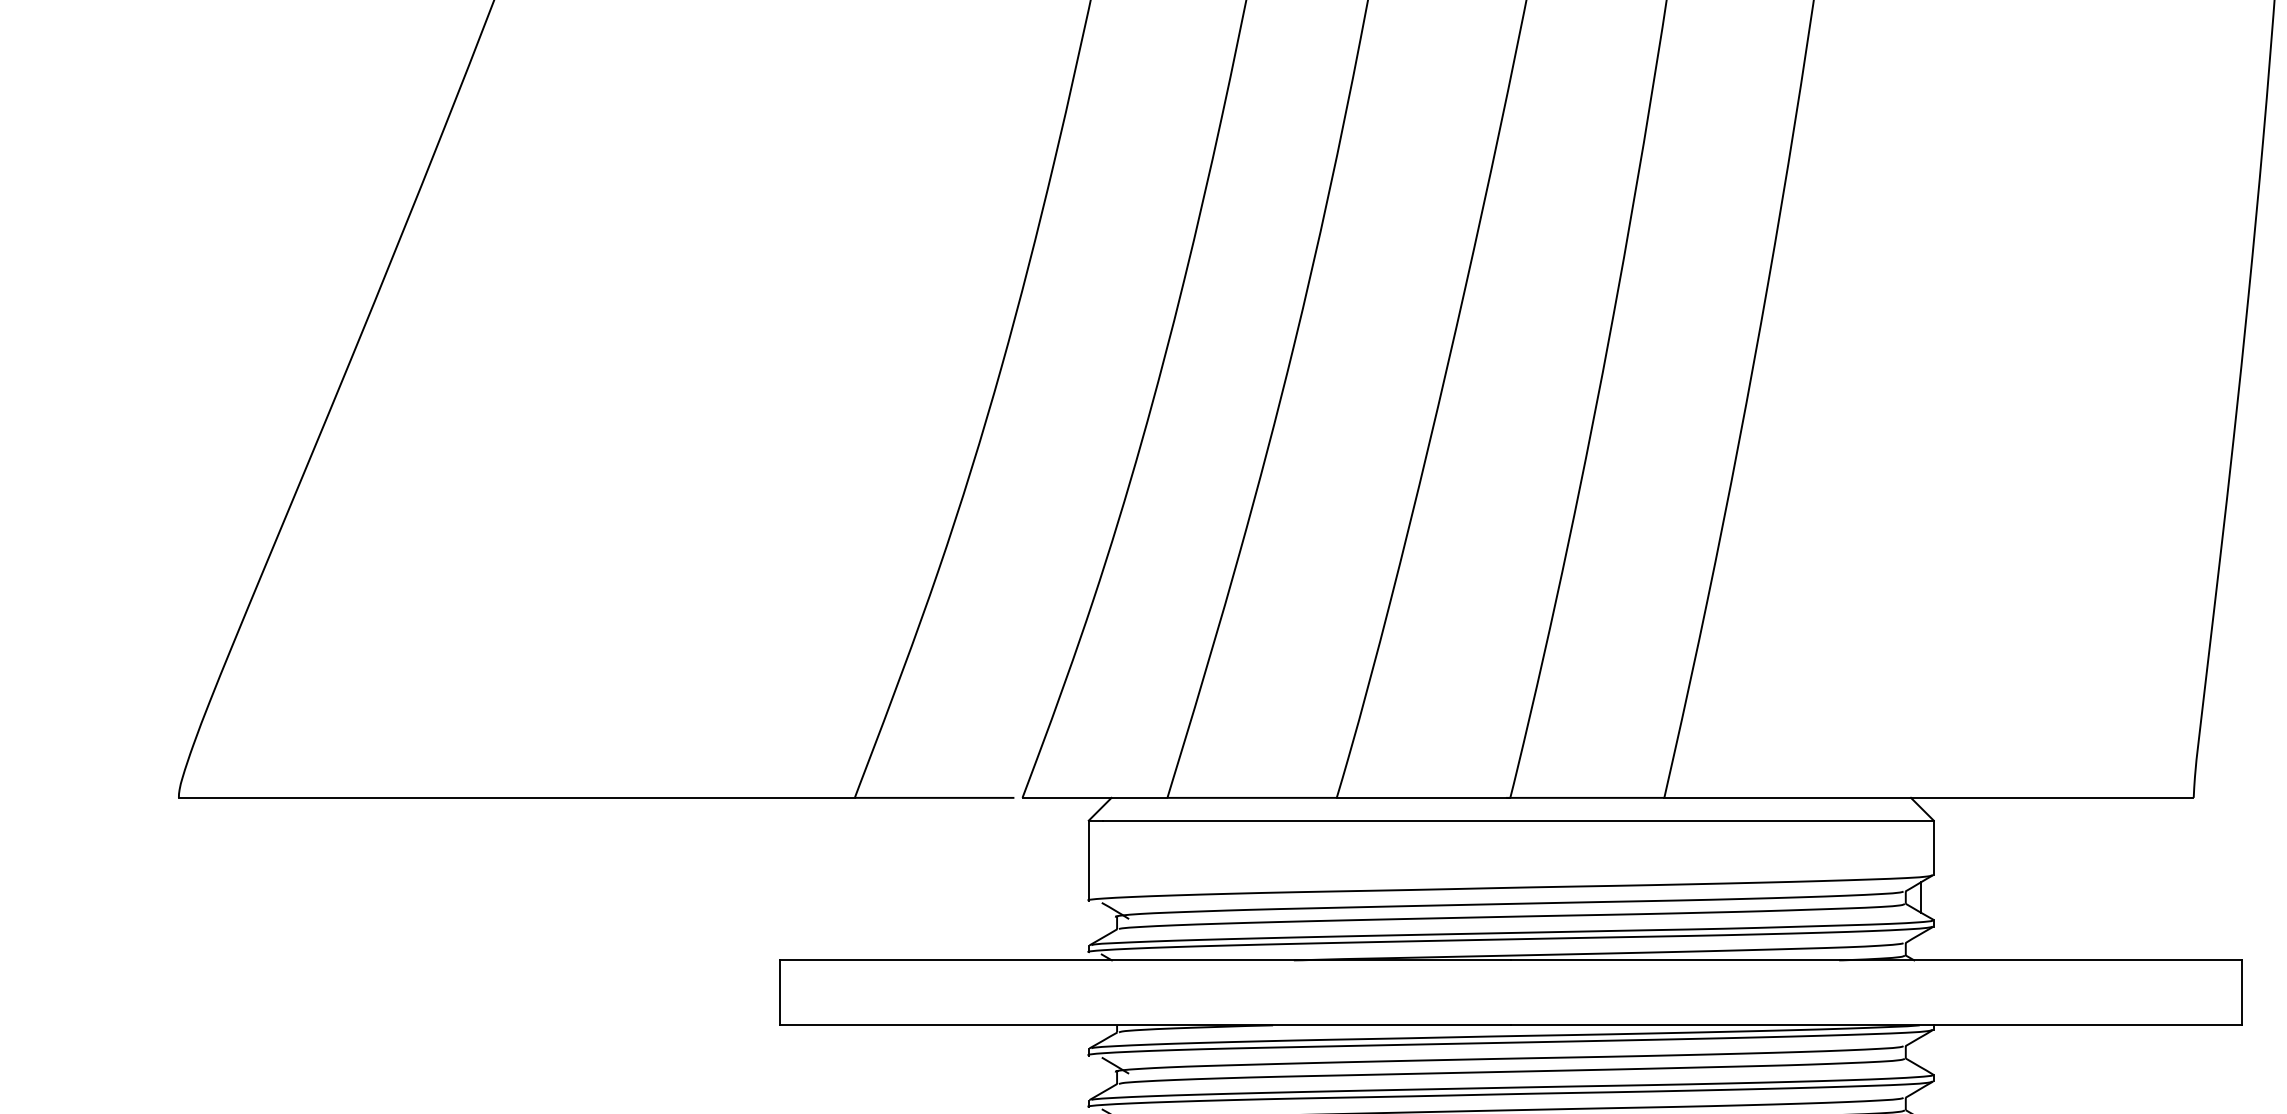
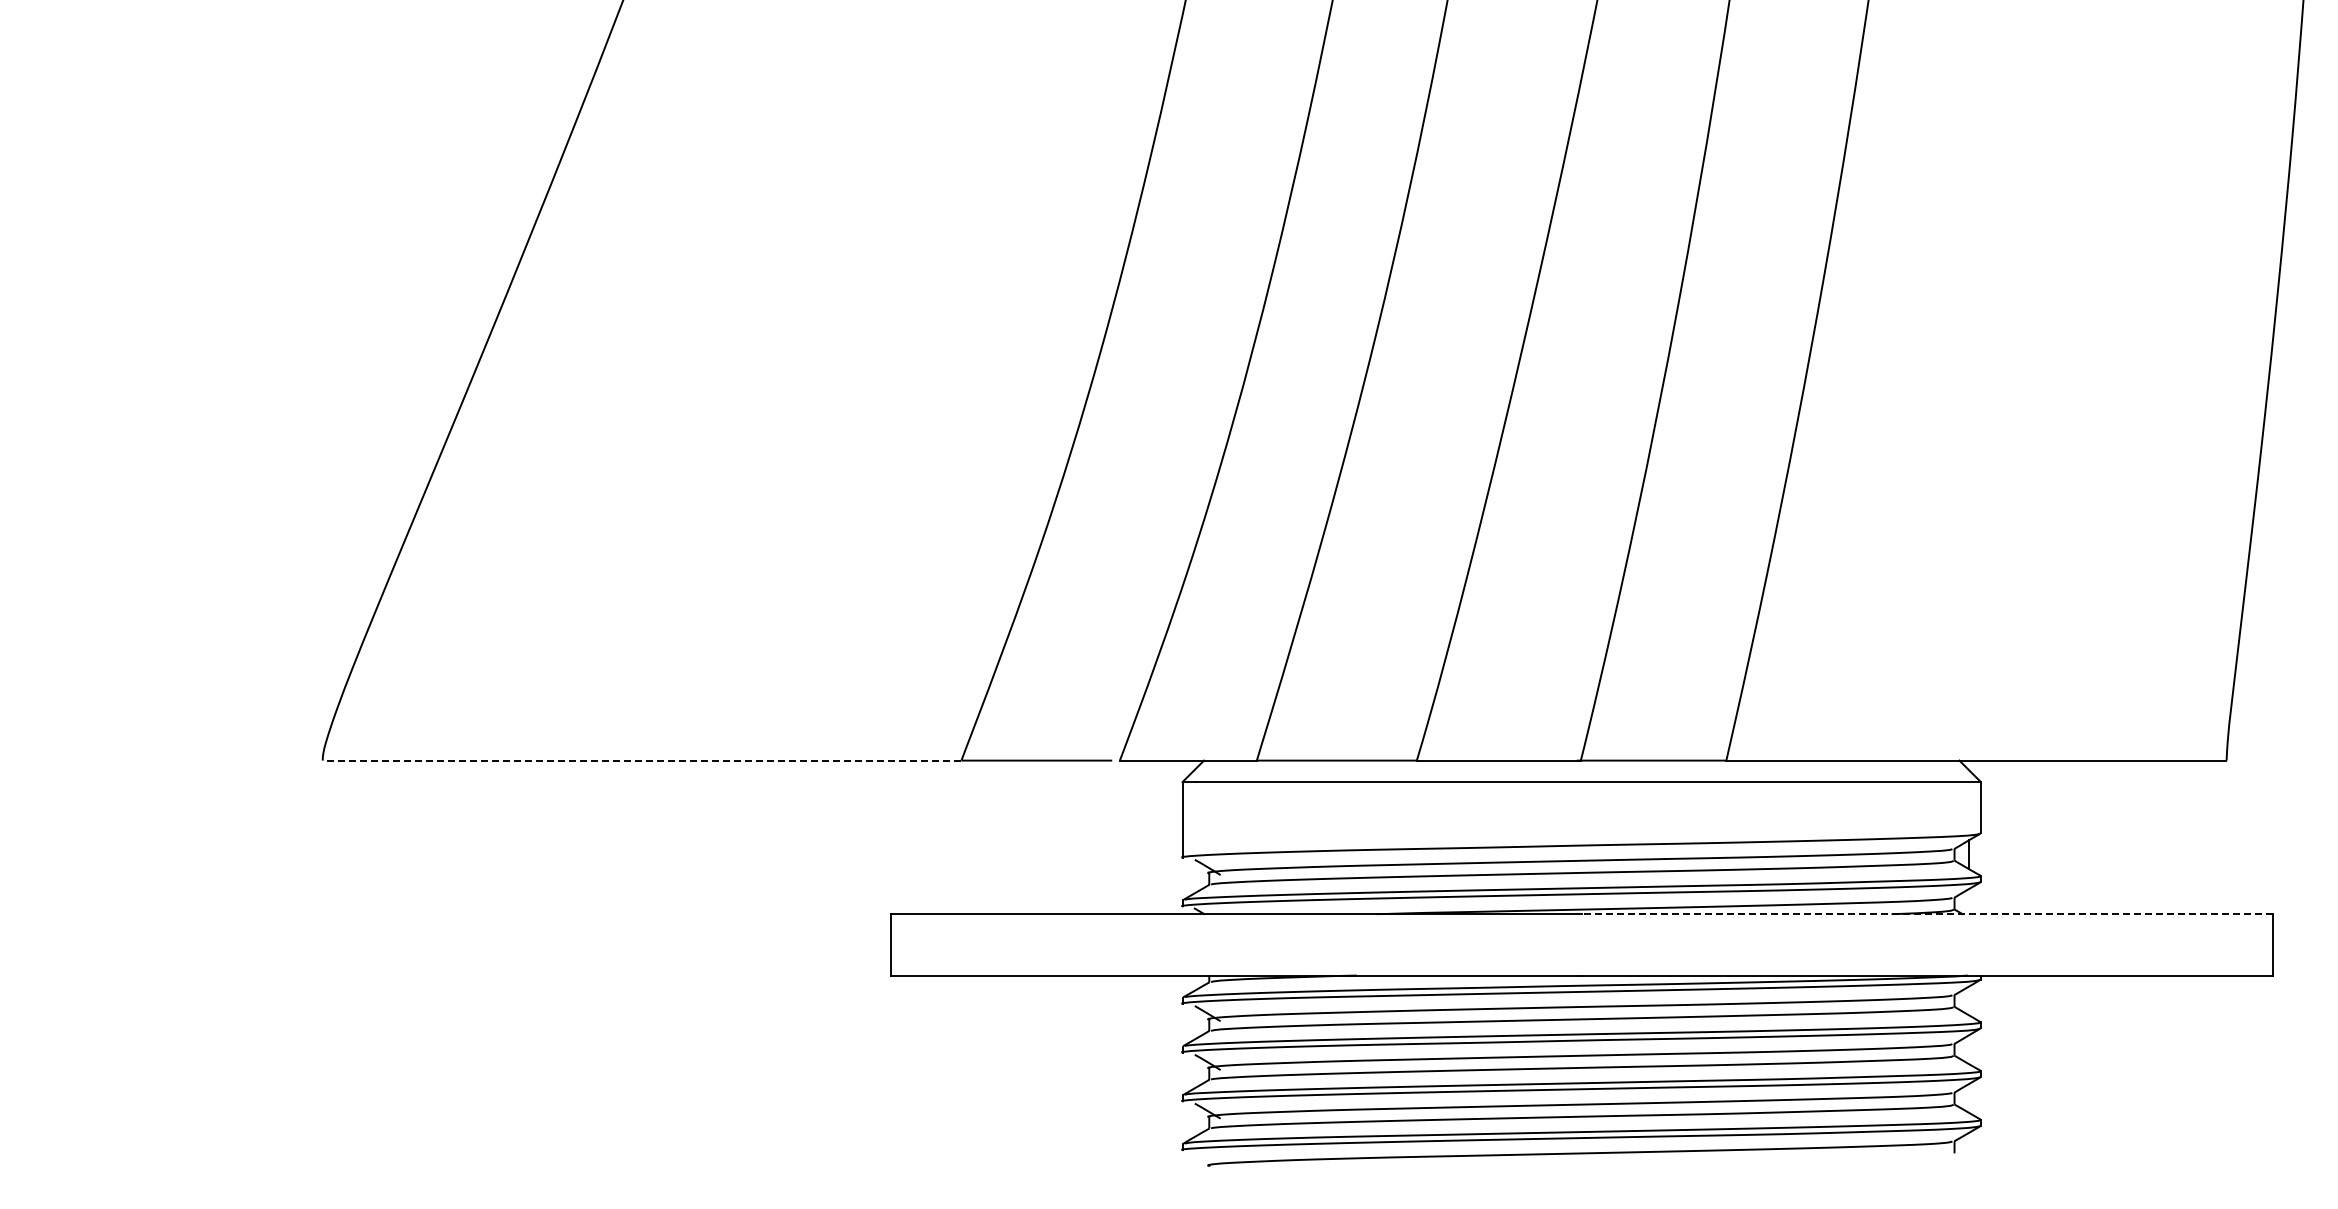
line: (516, 797) -> (641, 760), solid -> dashed
line: (1876, 960) -> (1926, 914), solid -> dashed

